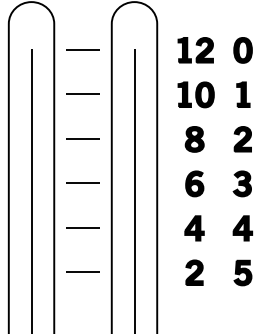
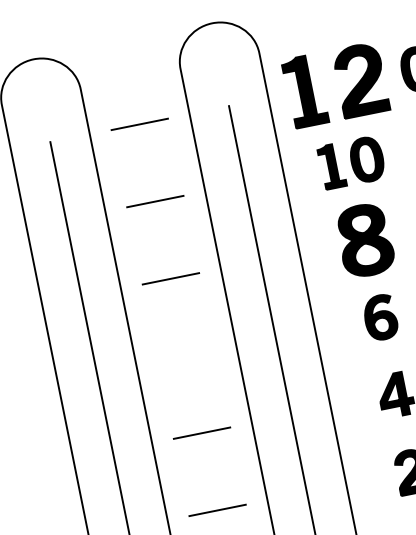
part: (195, 50) -> (335, 85), size x1.6
part: (194, 139) -> (364, 240), size x1.6
line: (82, 182) -> (185, 354), removed

